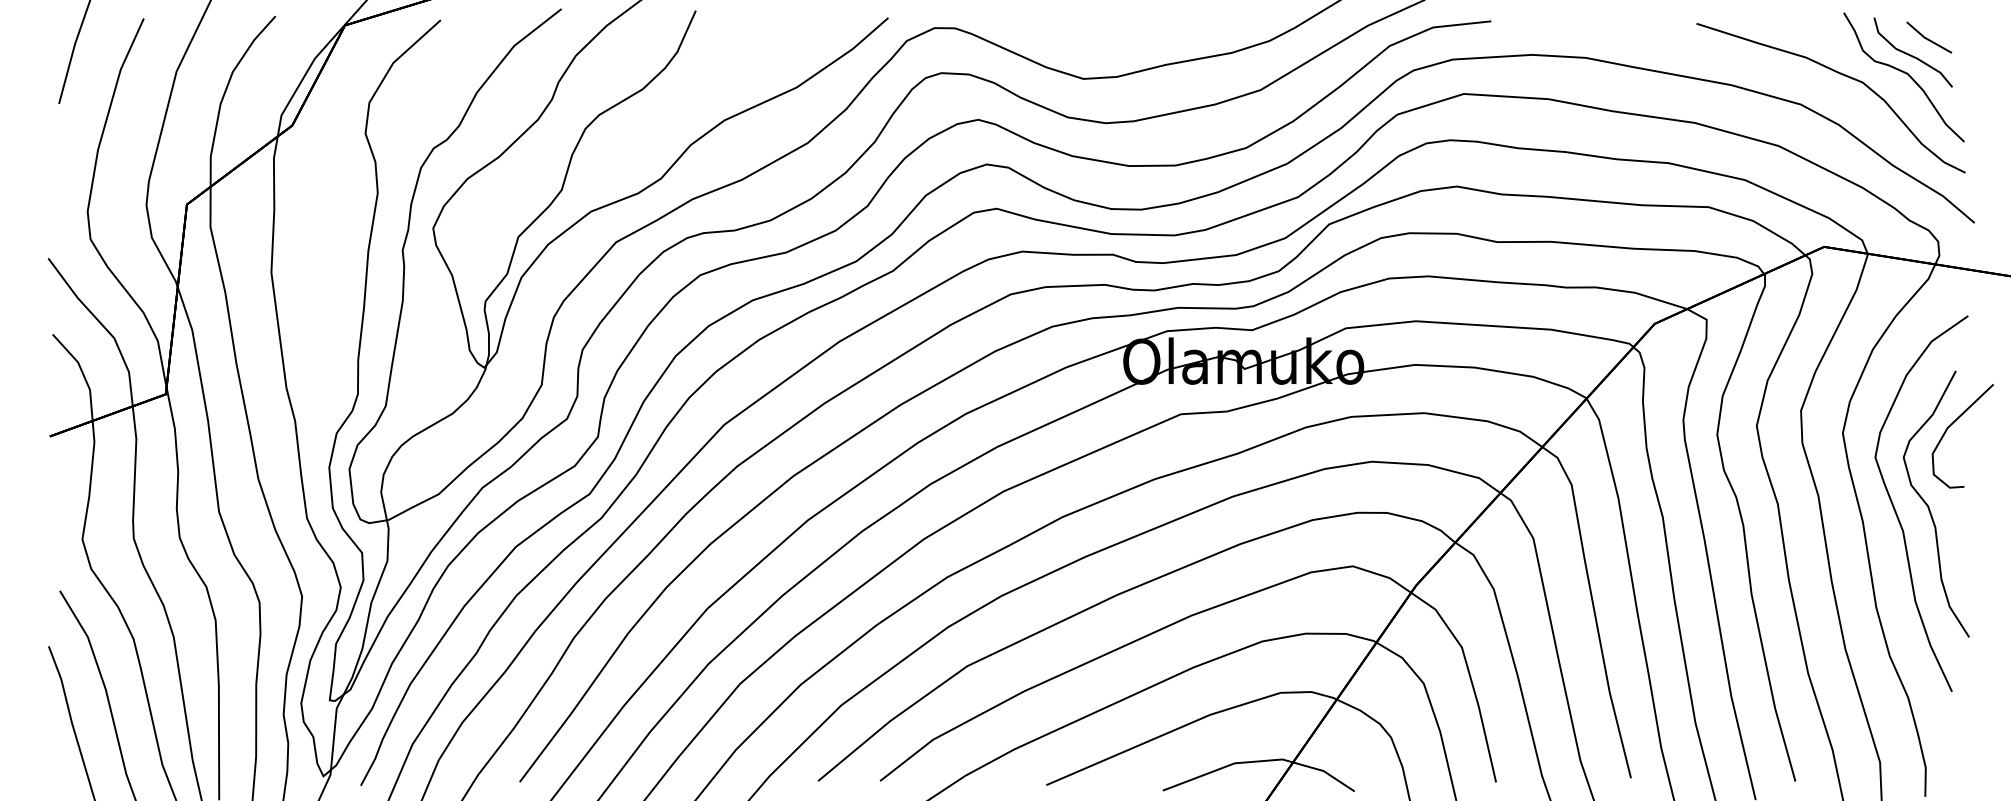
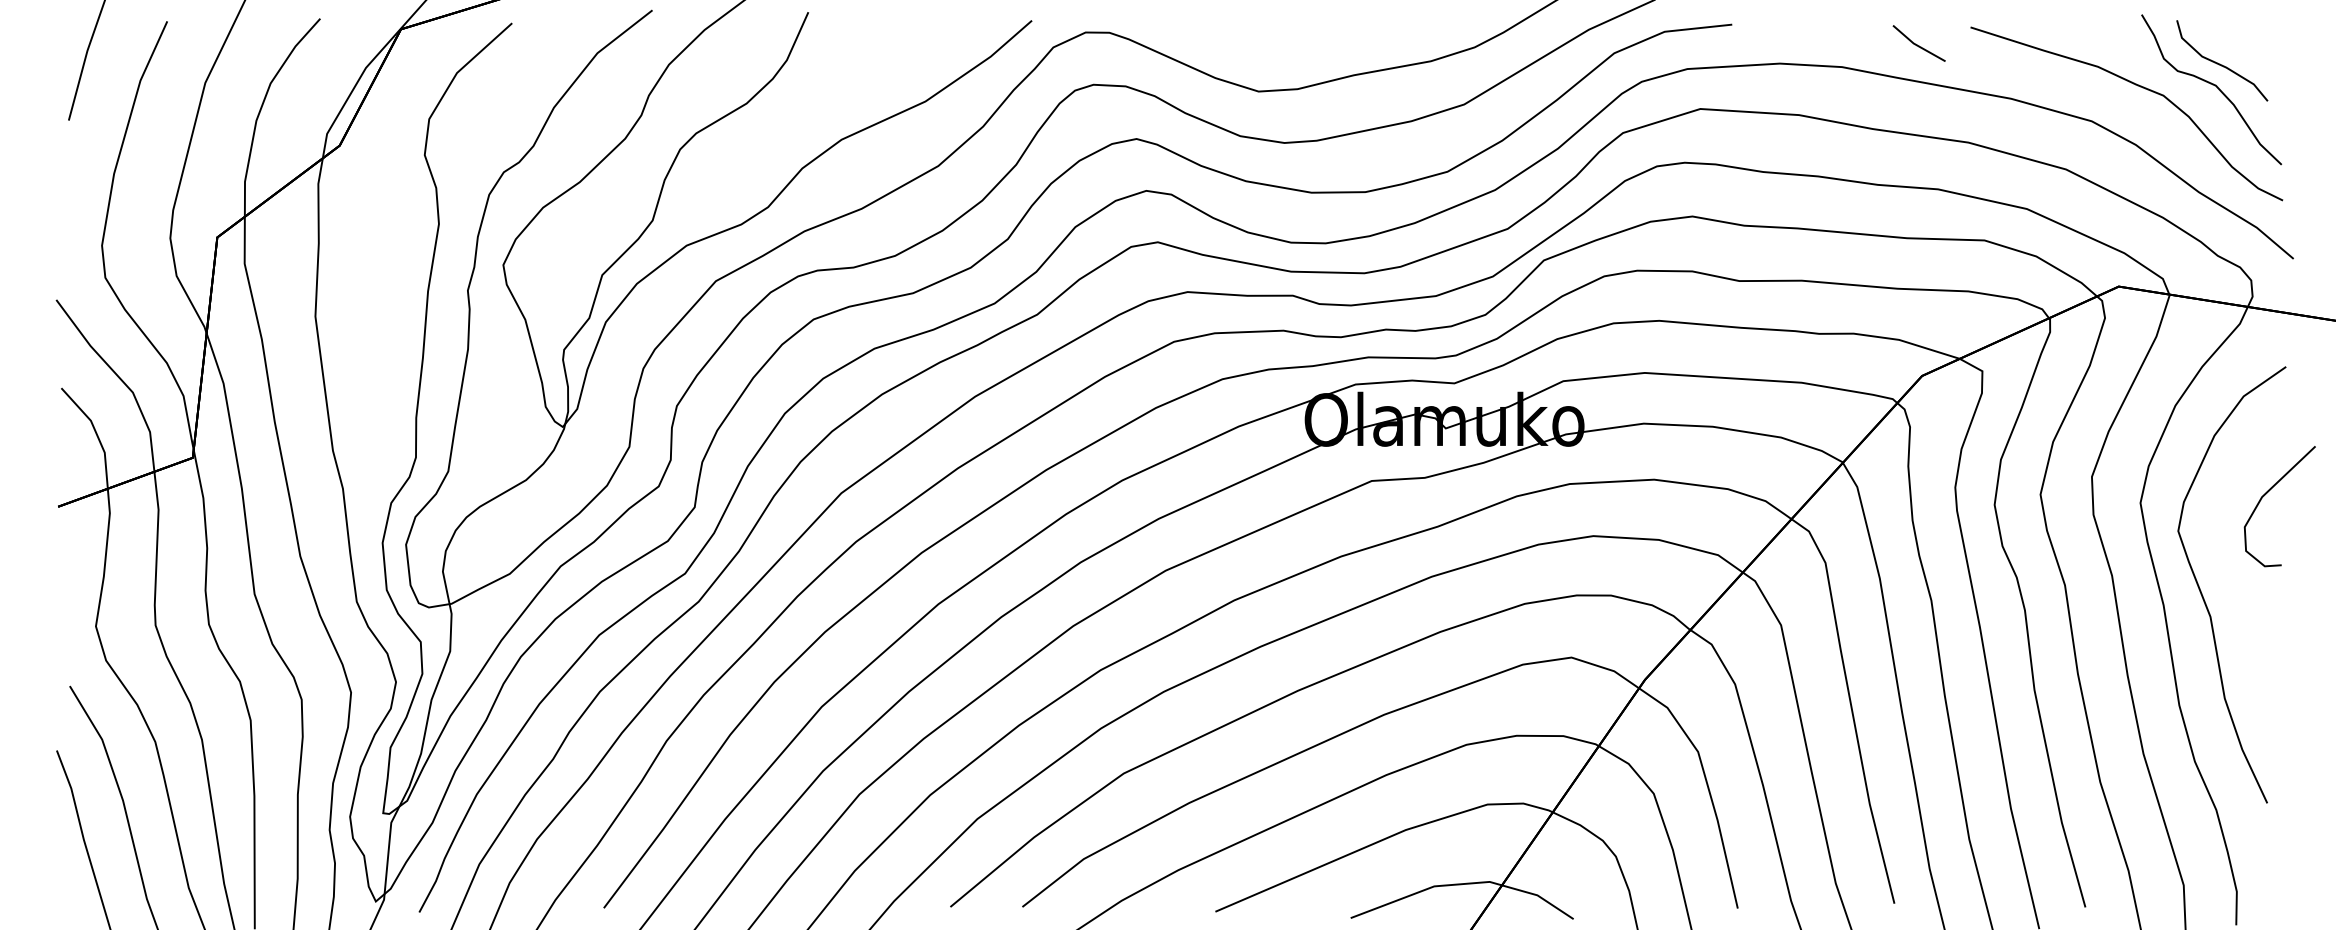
line: (1928, 38) -> (1918, 44), moved
curve: (1929, 506) -> (2241, 588), removed

